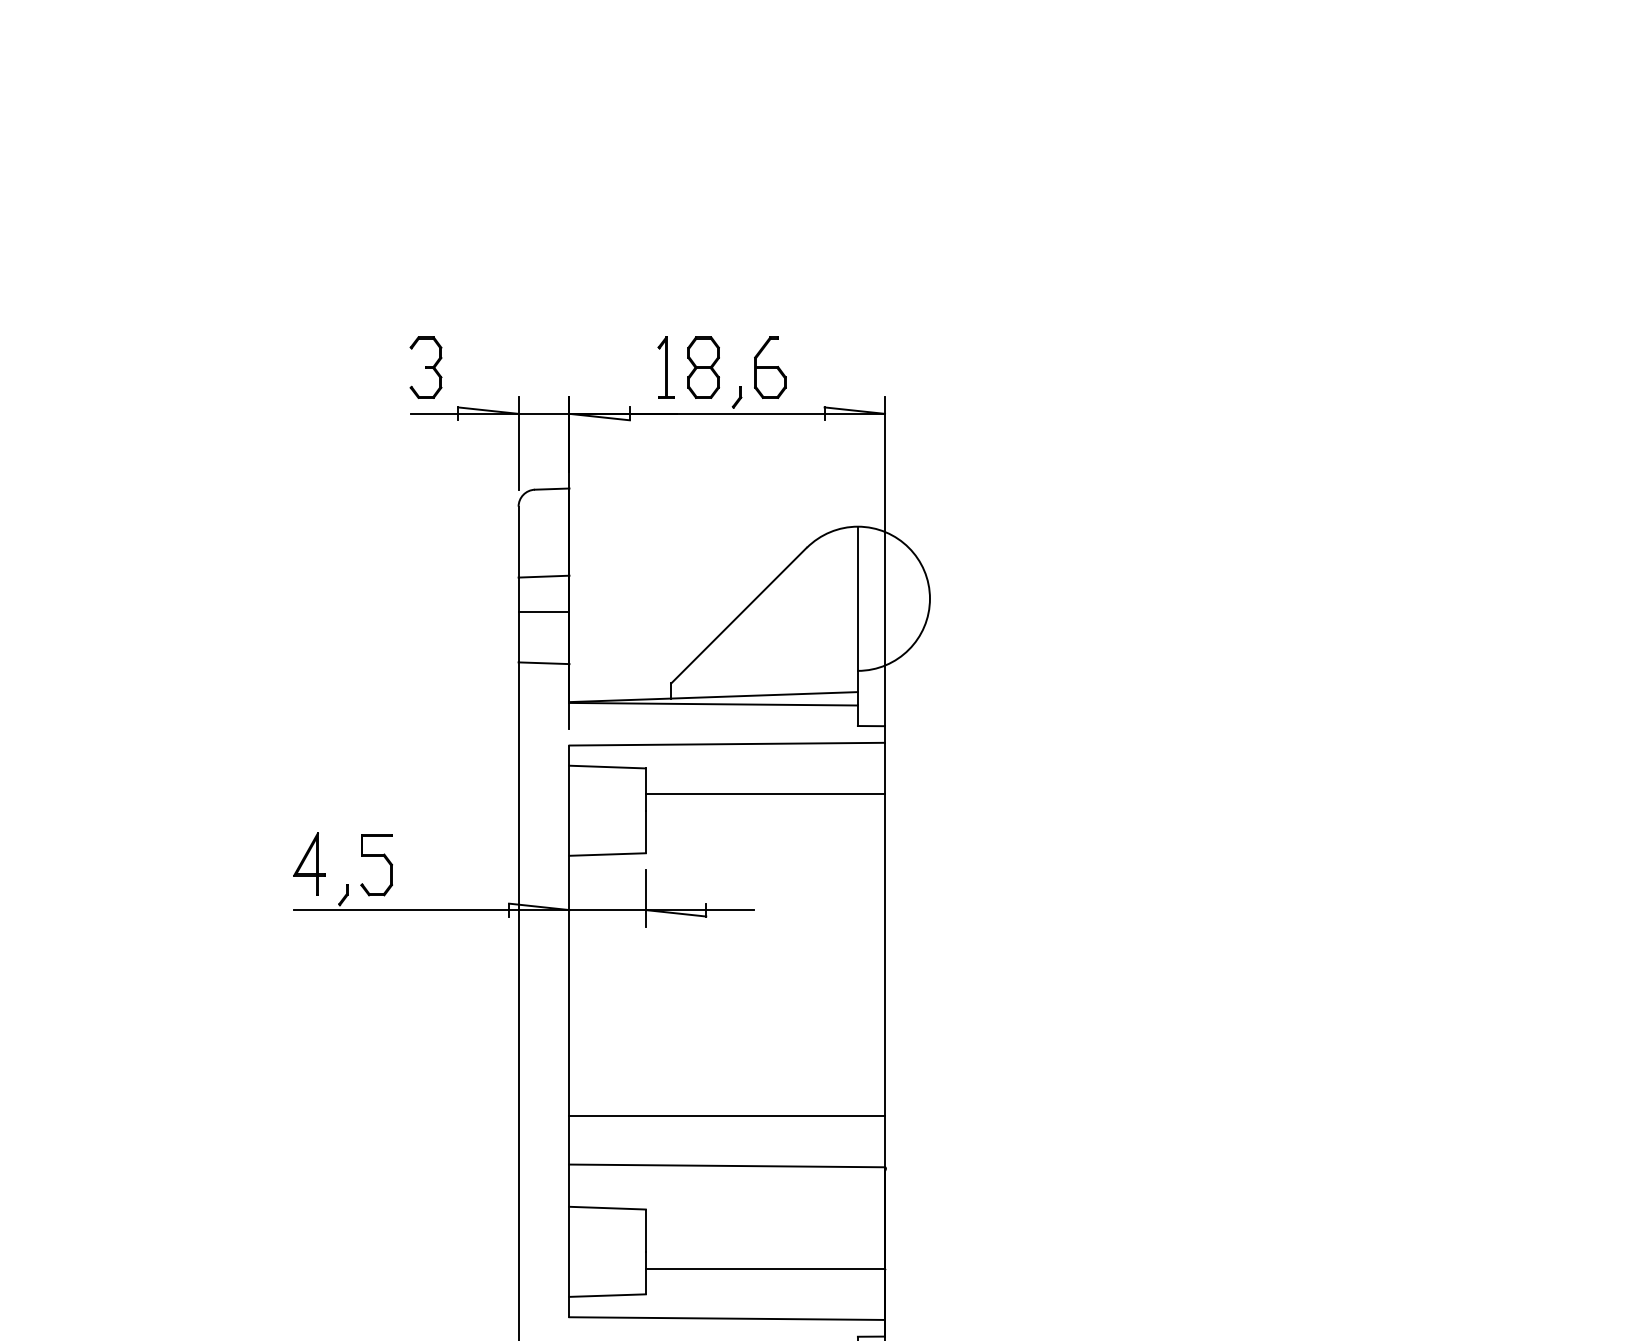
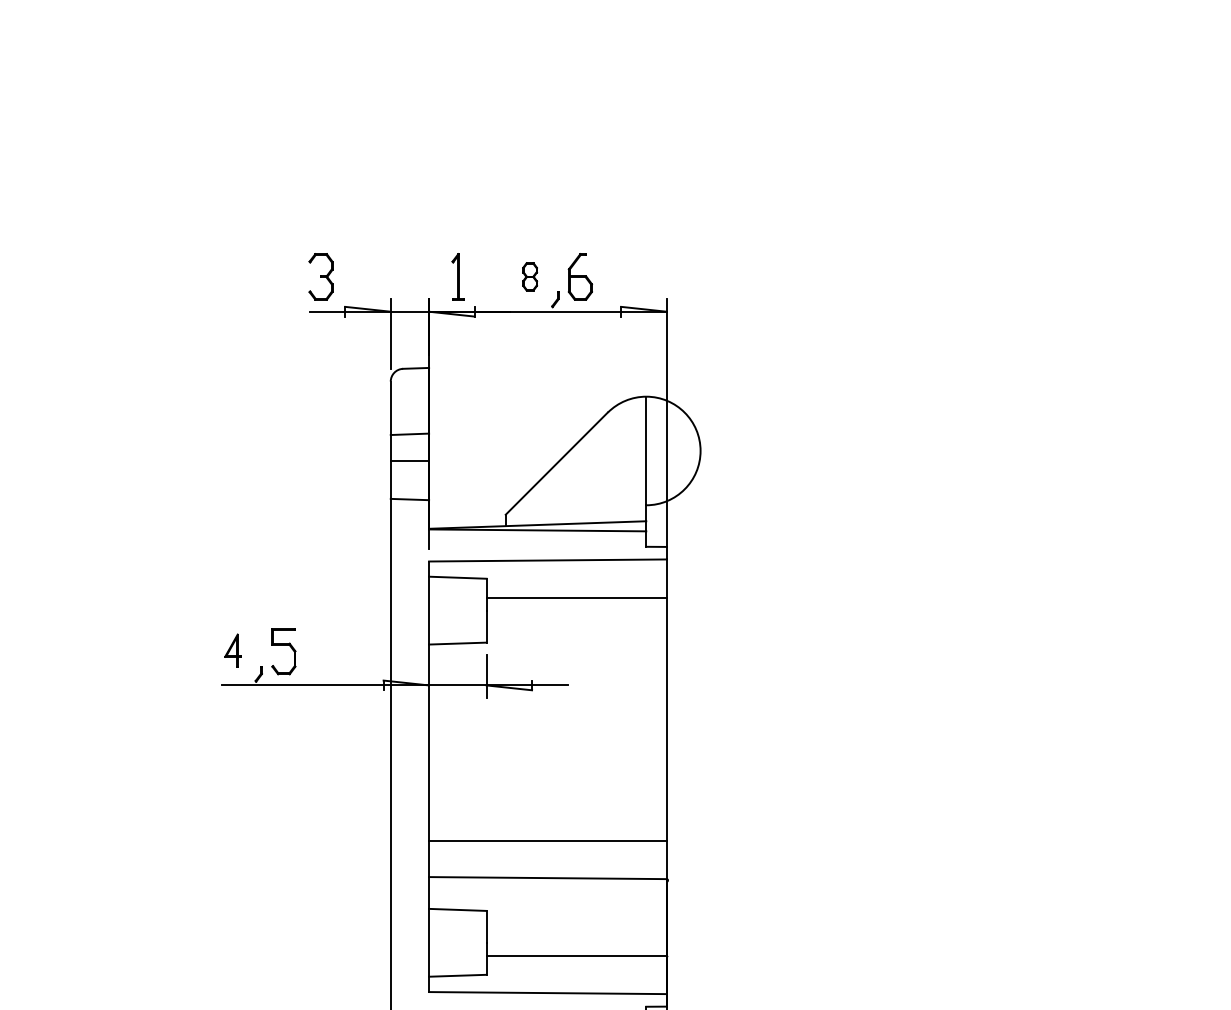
part: (665, 367) -> (457, 276), moved
part: (703, 367) -> (530, 276), size x0.6
part: (309, 863) -> (233, 650), size x0.7

